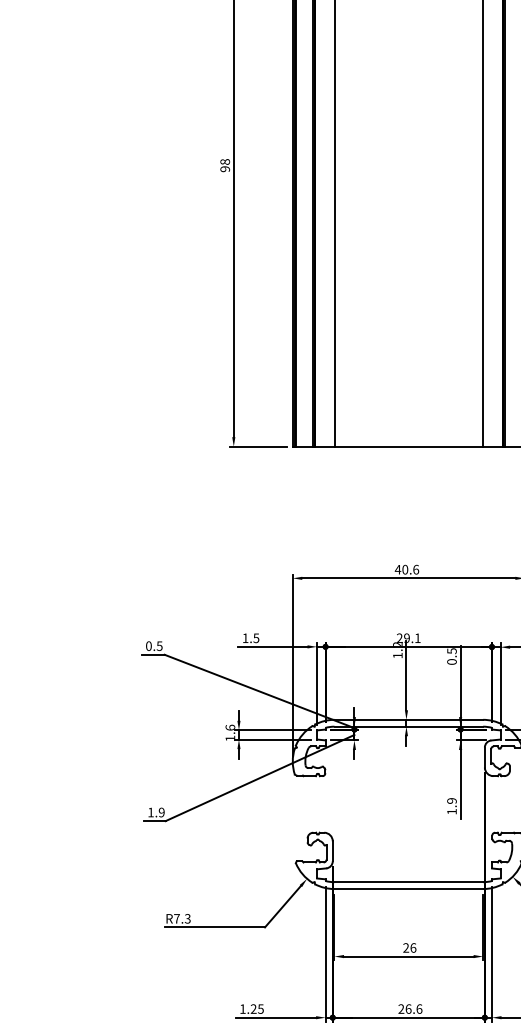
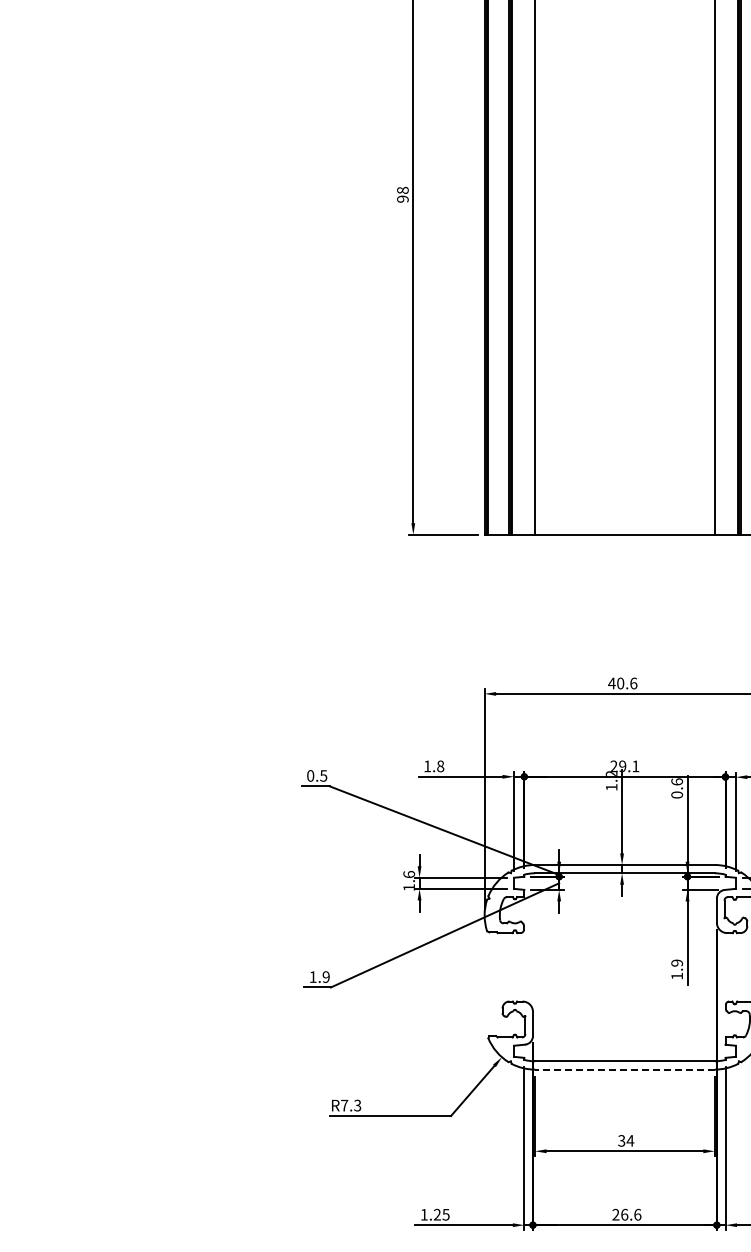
text: (256, 638) -> (440, 766), 1.5 -> 1.8
text: (451, 650) -> (676, 781), 0.5 -> 0.6
line: (408, 888) -> (624, 1069), solid -> dashed
text: (409, 947) -> (625, 1140), 26 -> 34

